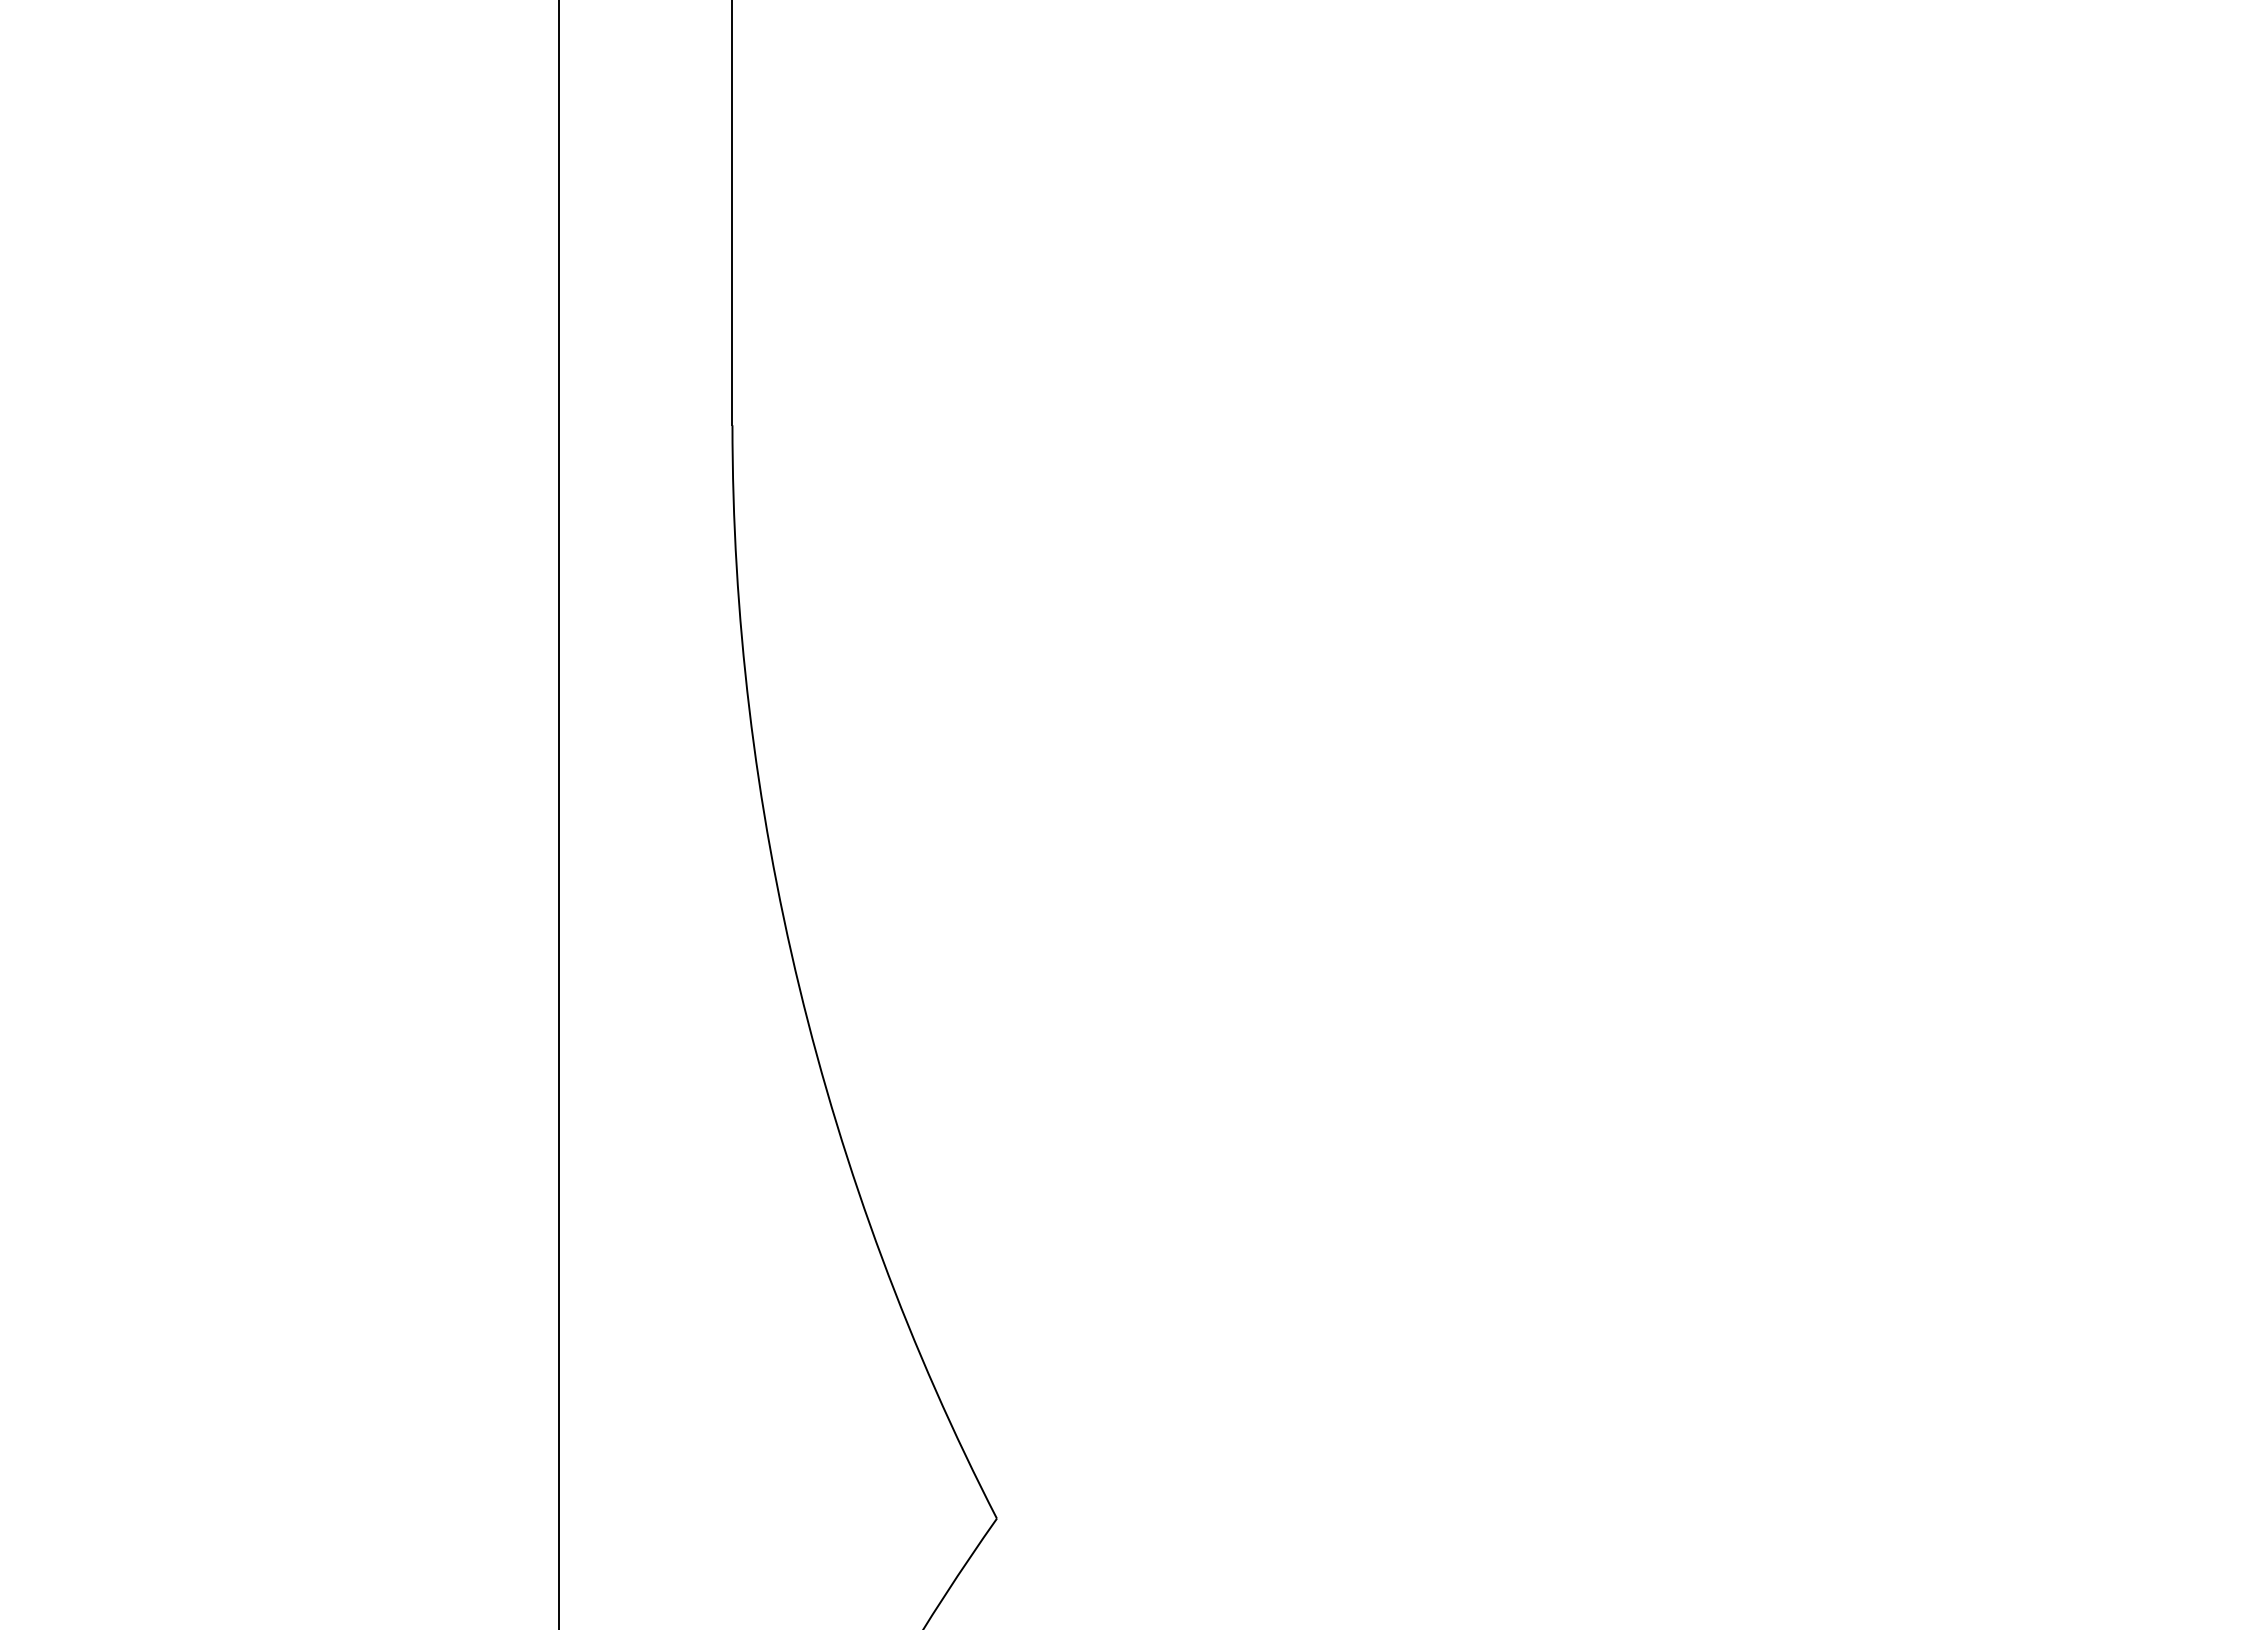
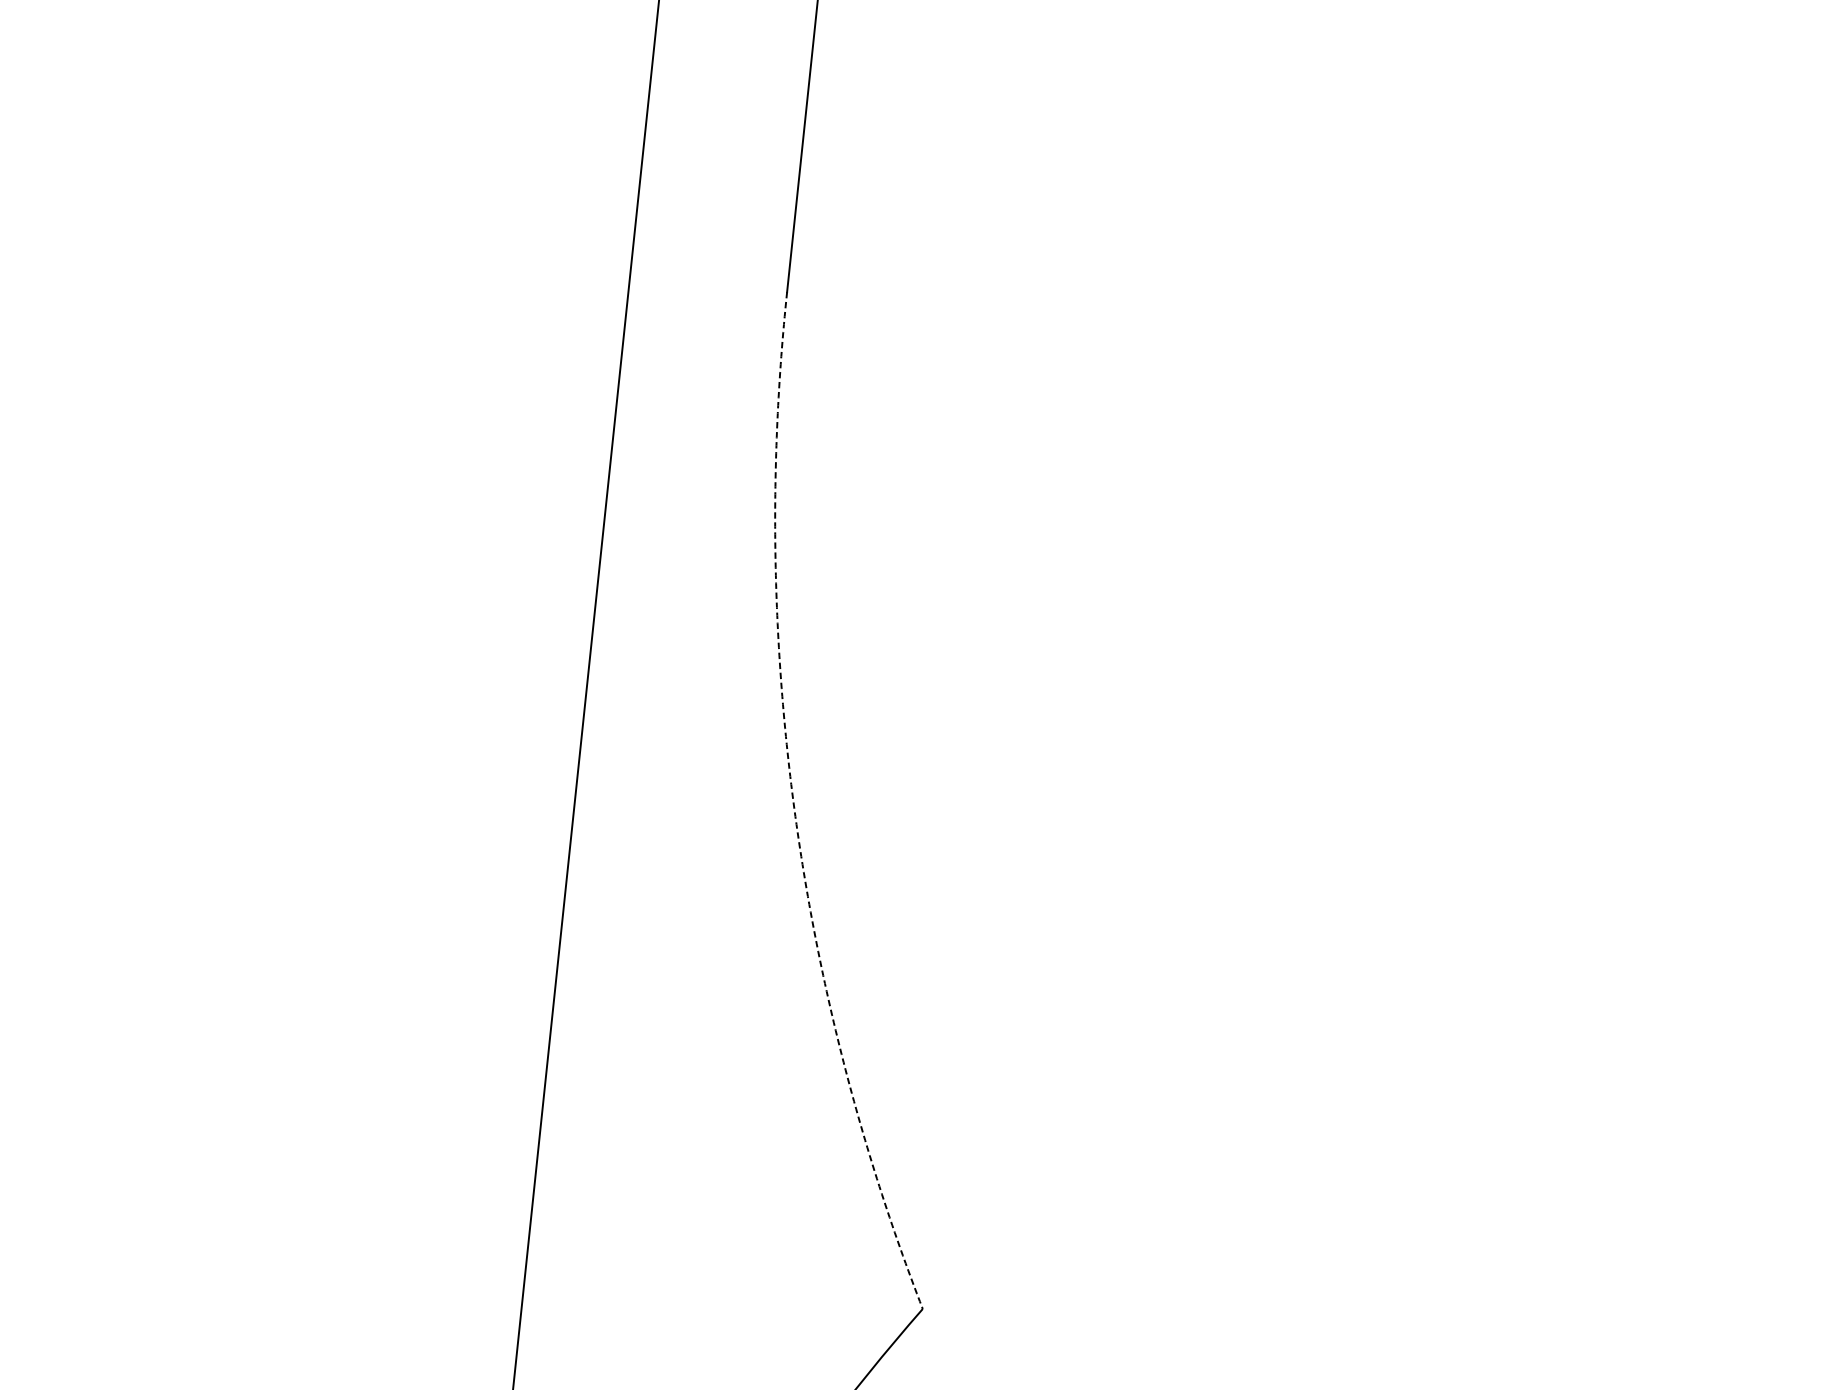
arc: (799, 987) -> (794, 808), solid -> dashed

